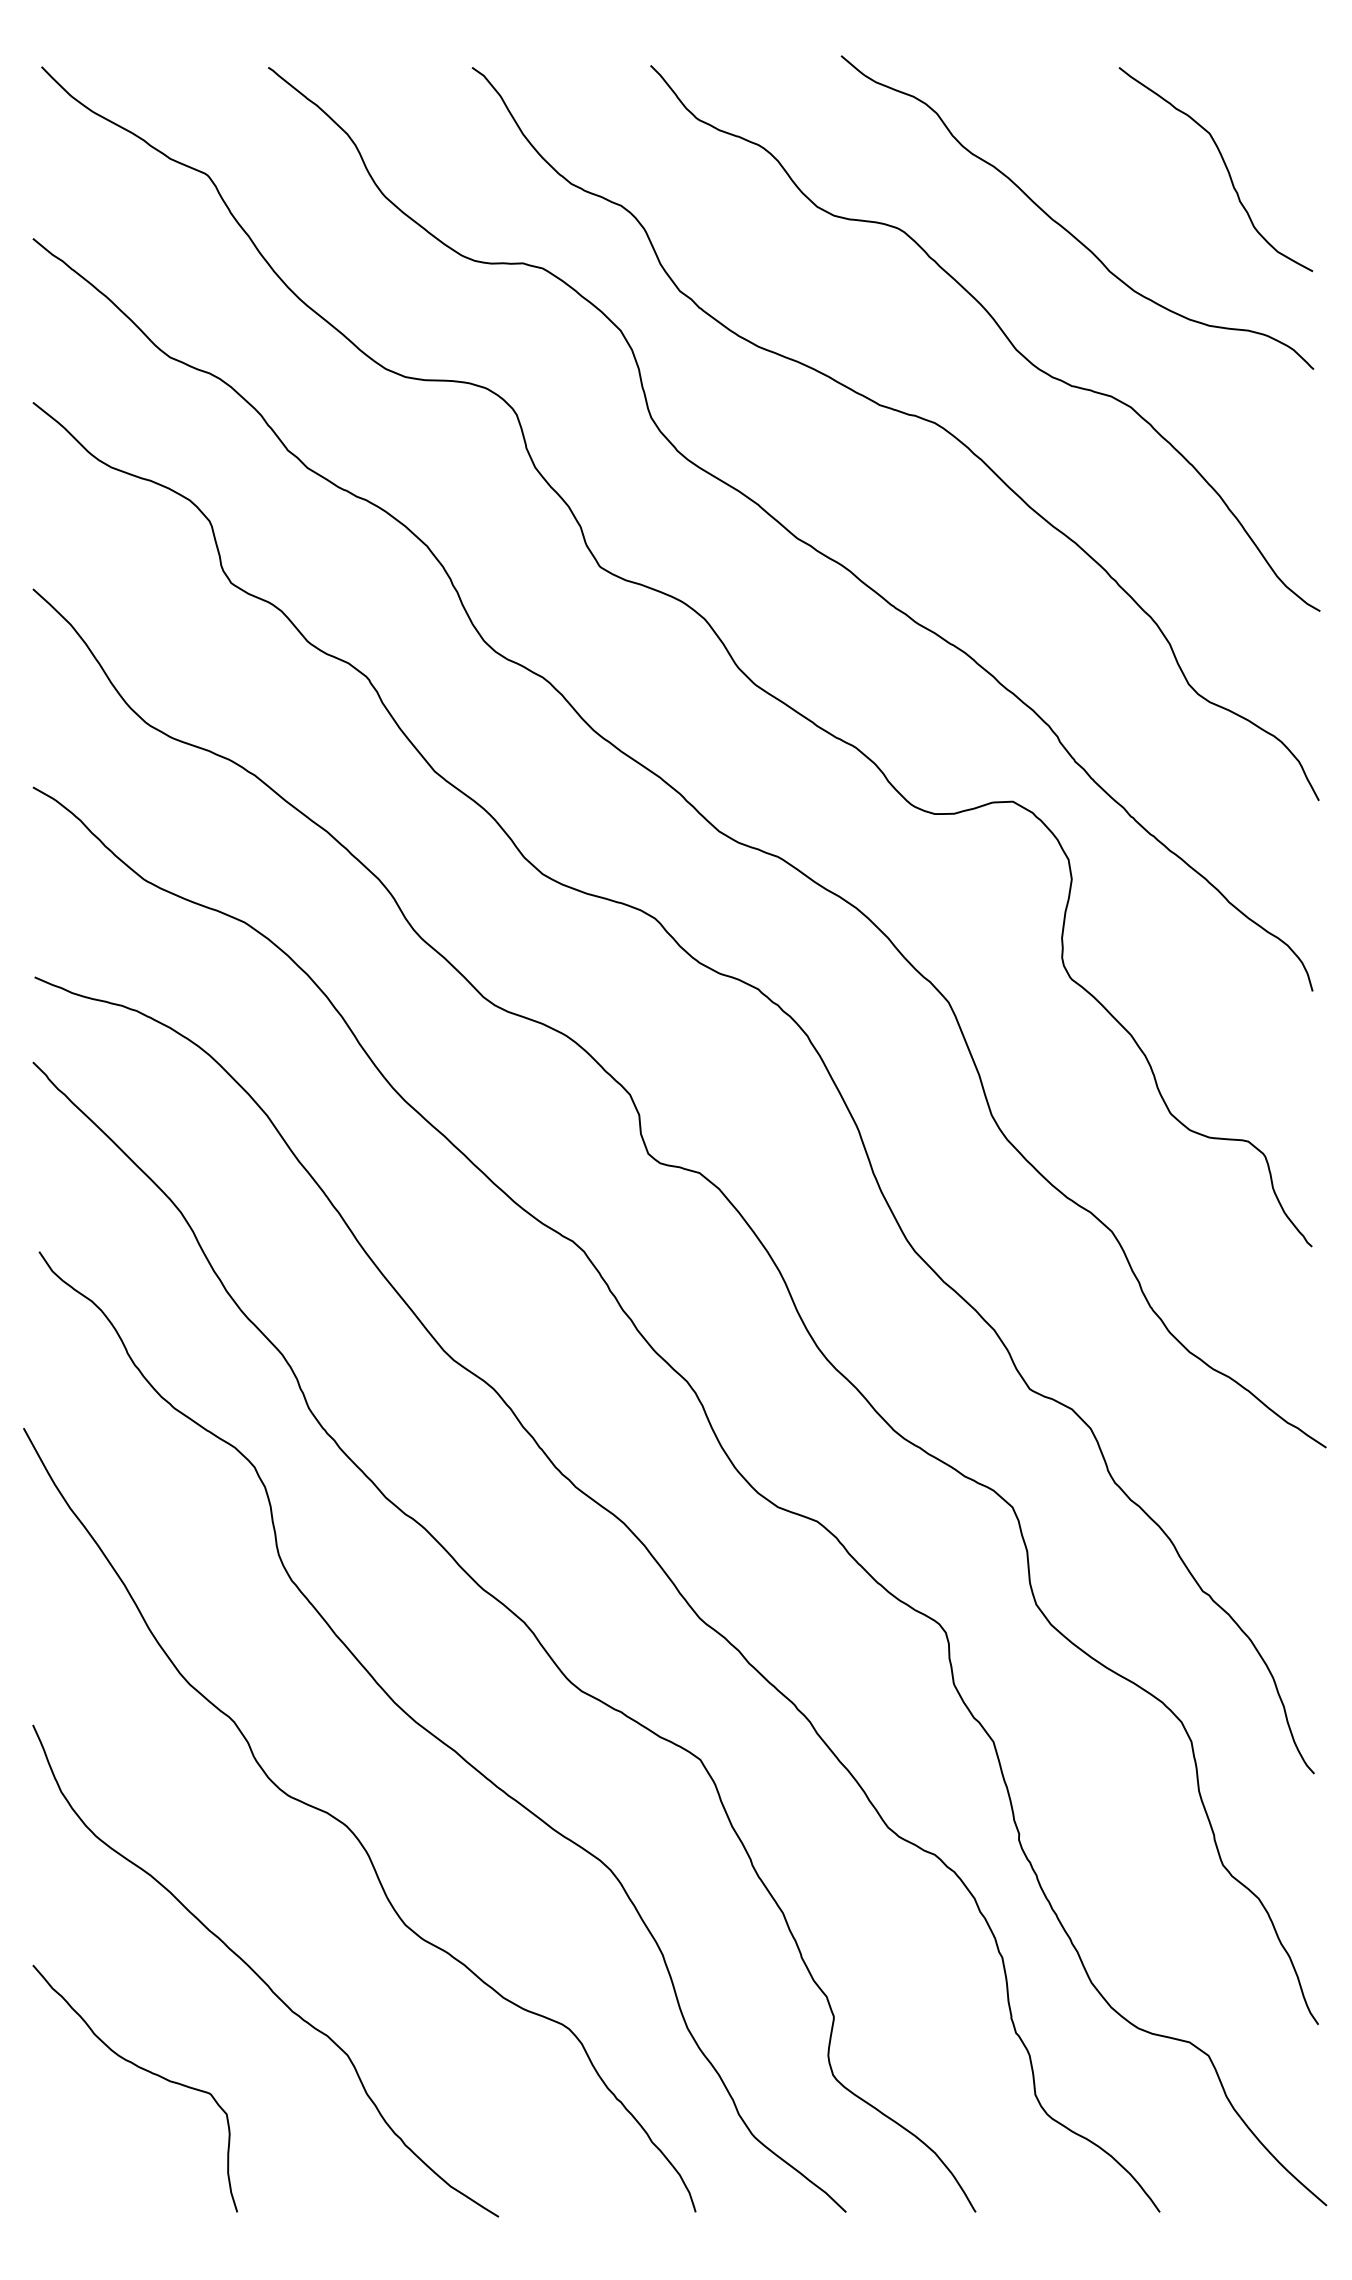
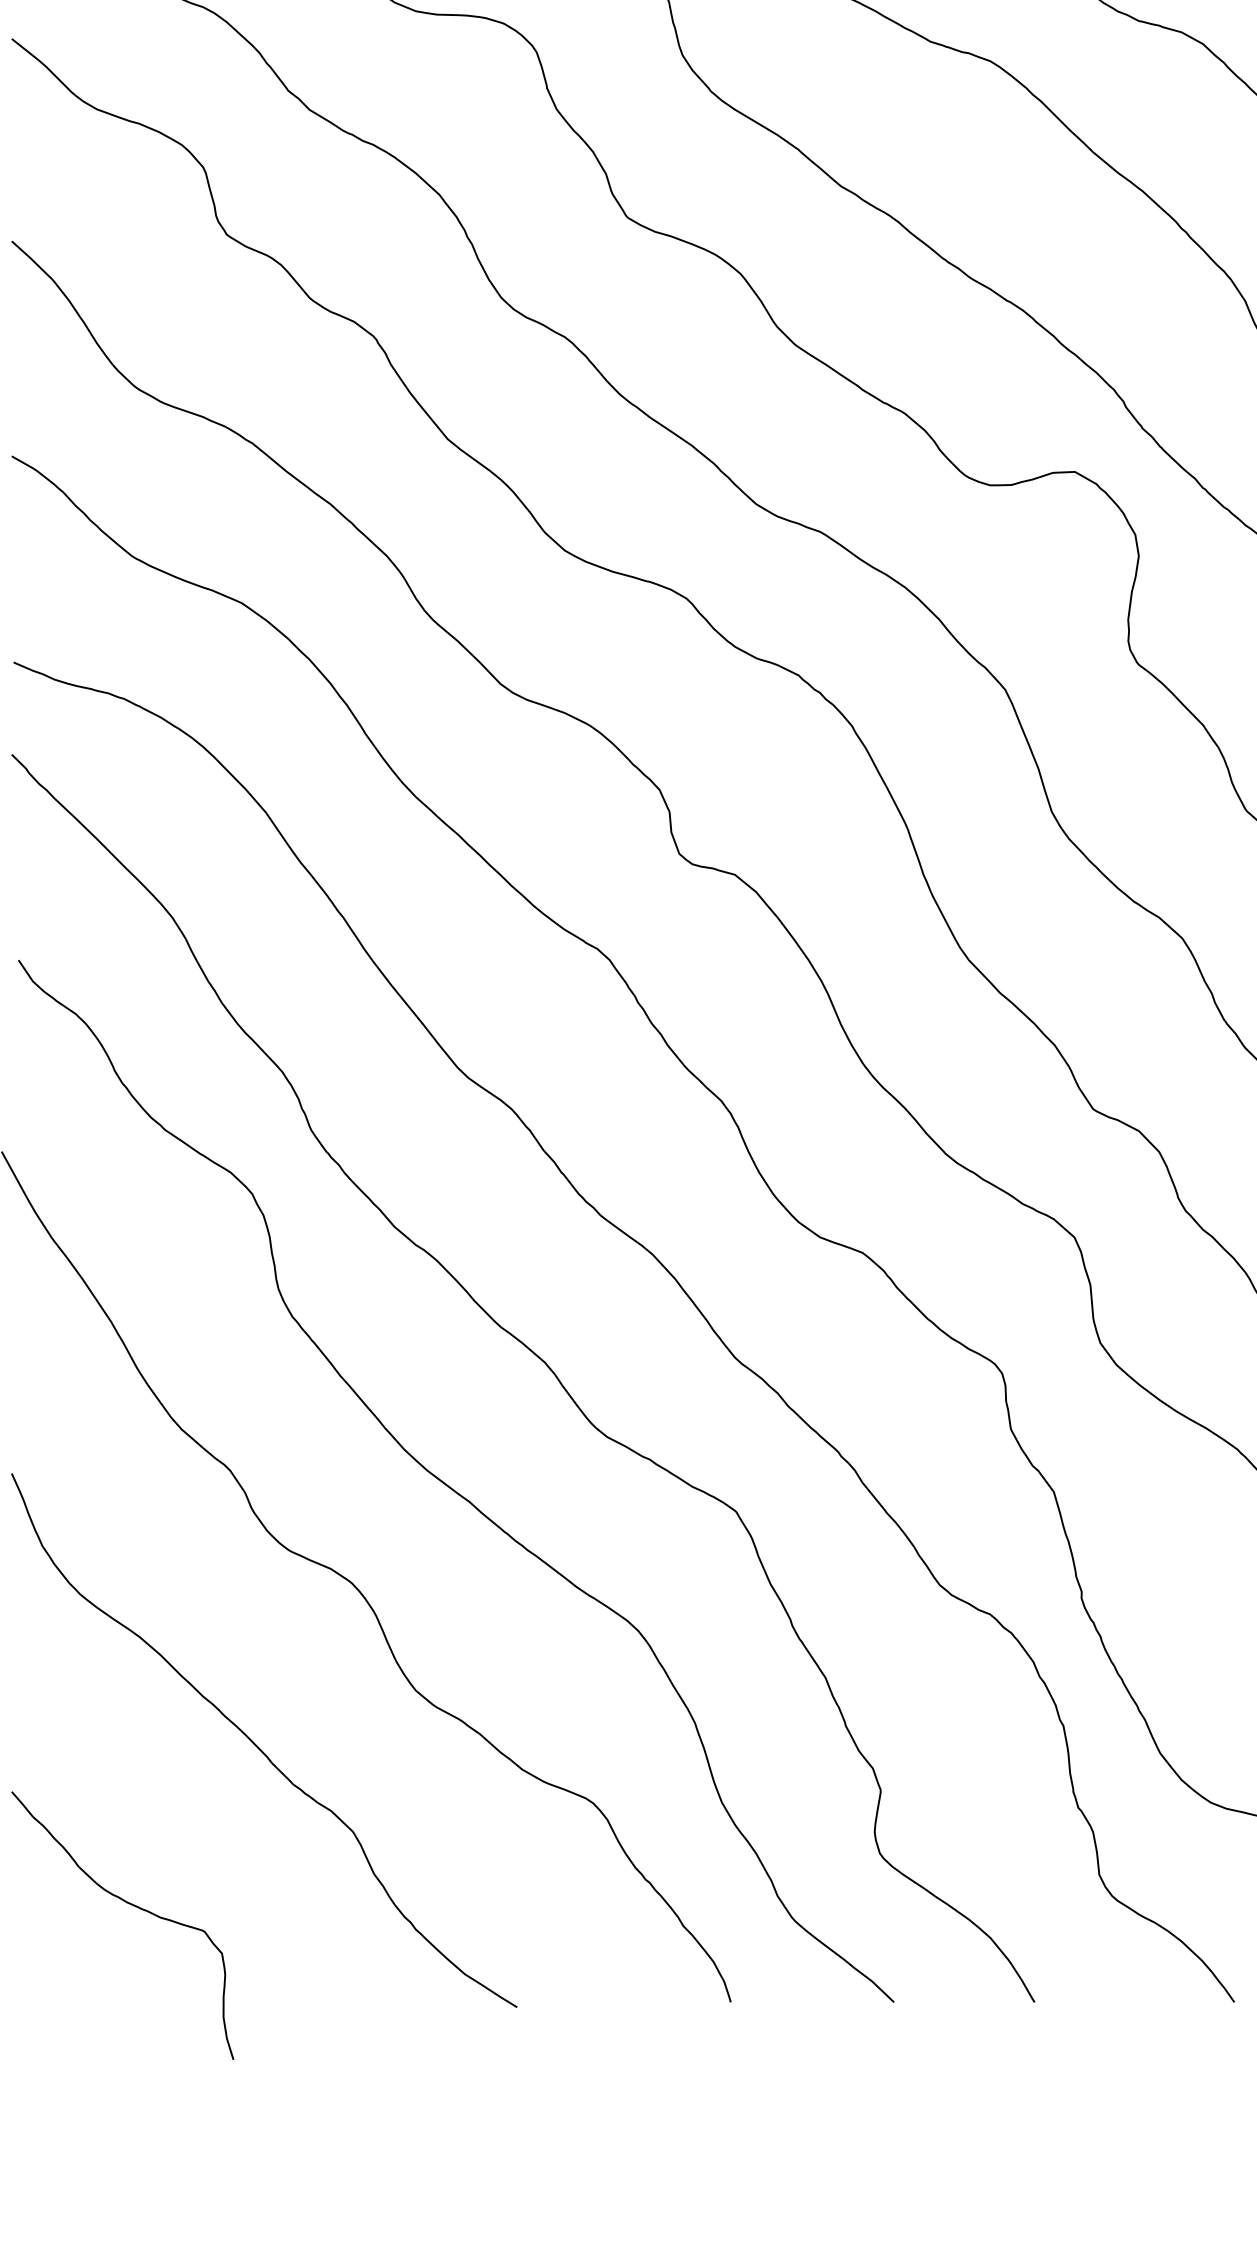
curve: (143, 2070) -> (131, 1905), moved

